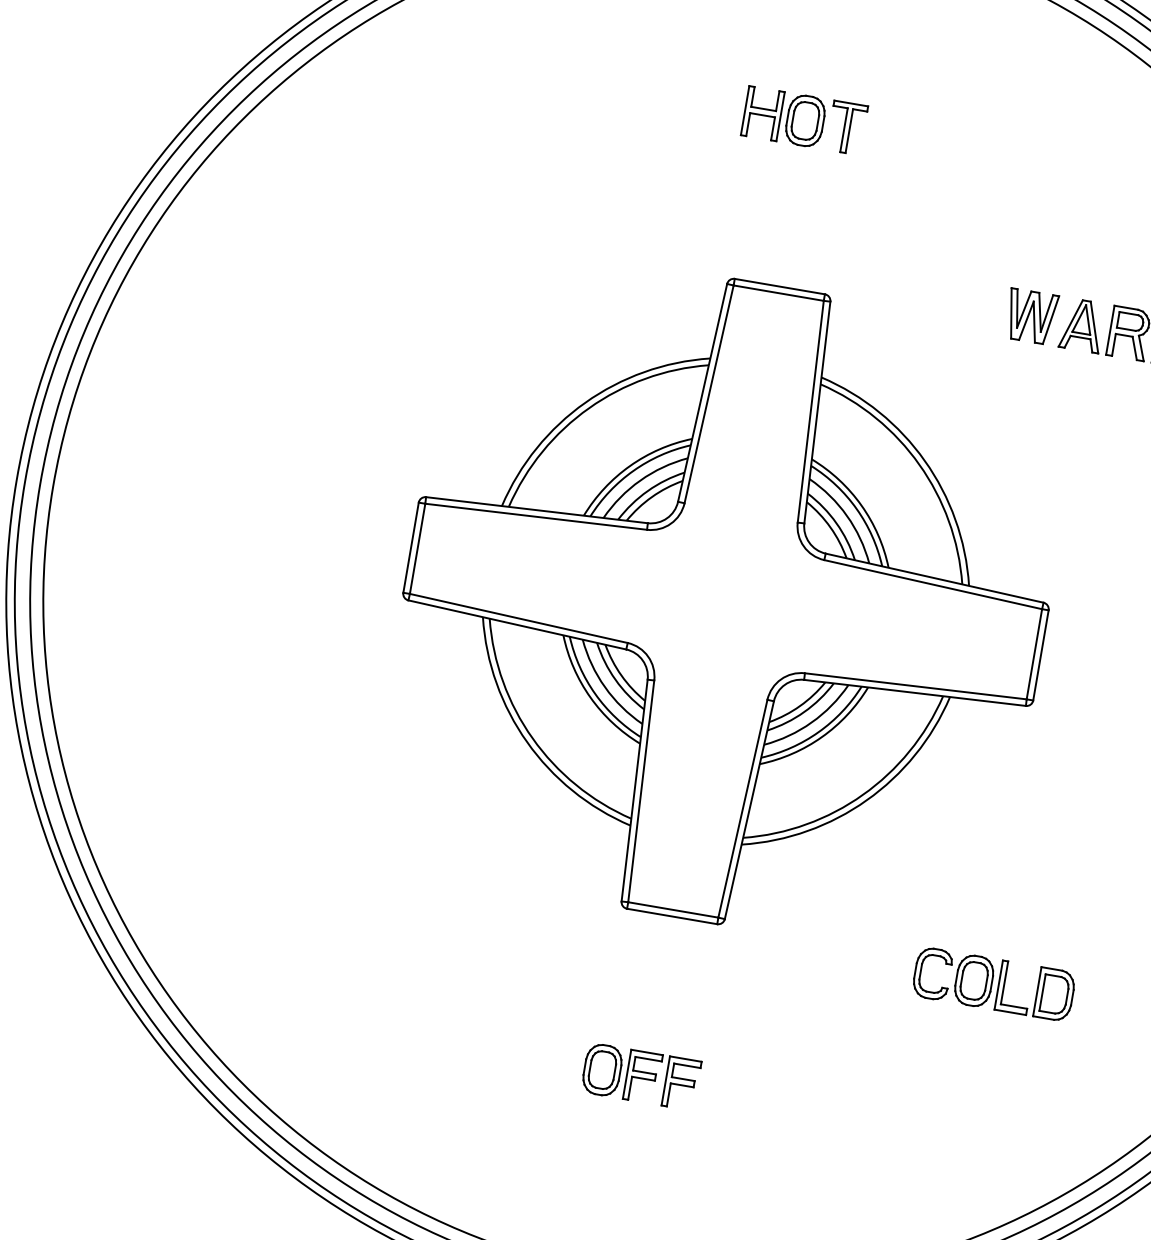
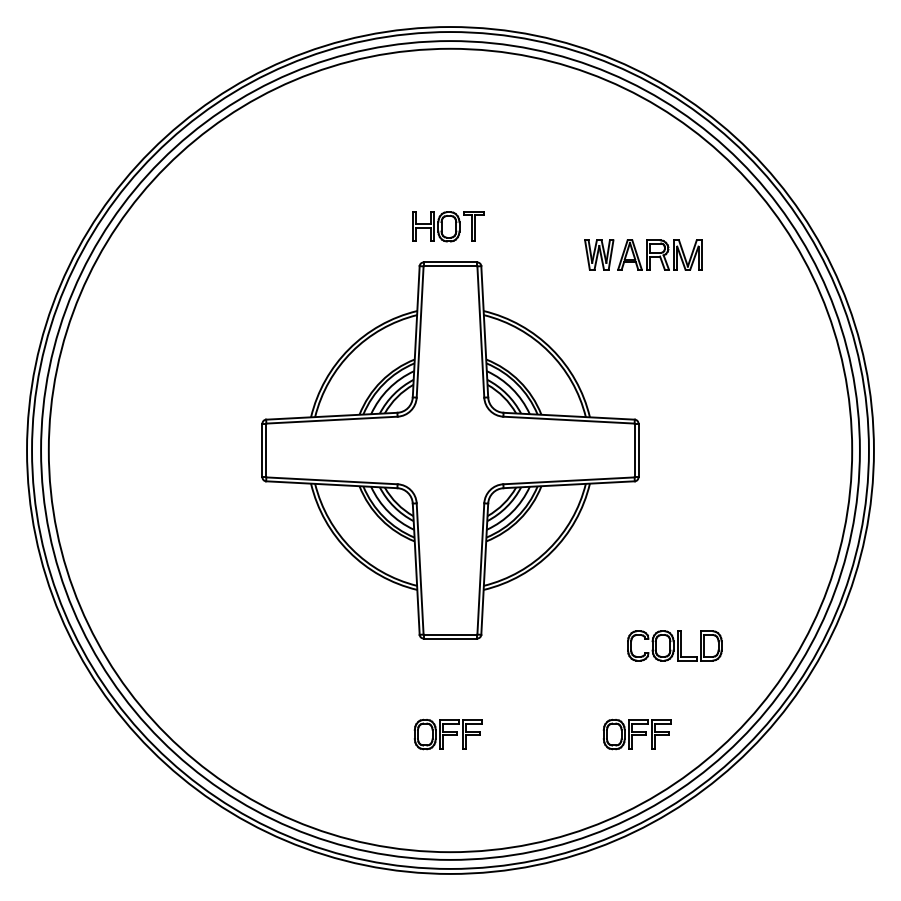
part: (804, 120) -> (448, 226), moved
part: (993, 983) -> (674, 645), moved
part: (956, 1130) -> (636, 734), added

